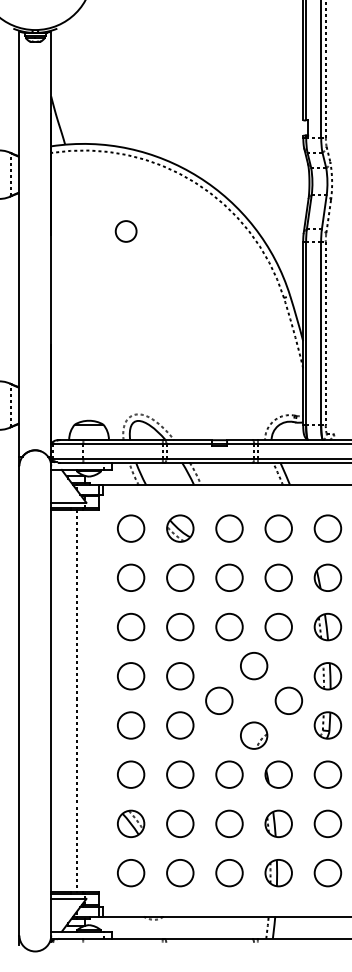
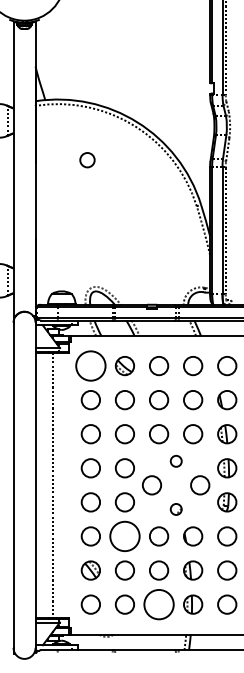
circle: (130, 527) -> (90, 365), size x1.6
circle: (254, 666) -> (176, 461), size x0.6
part: (254, 735) -> (176, 509), size x0.6
circle: (179, 774) -> (124, 536), size x1.6
circle: (228, 872) -> (158, 604), size x1.6

